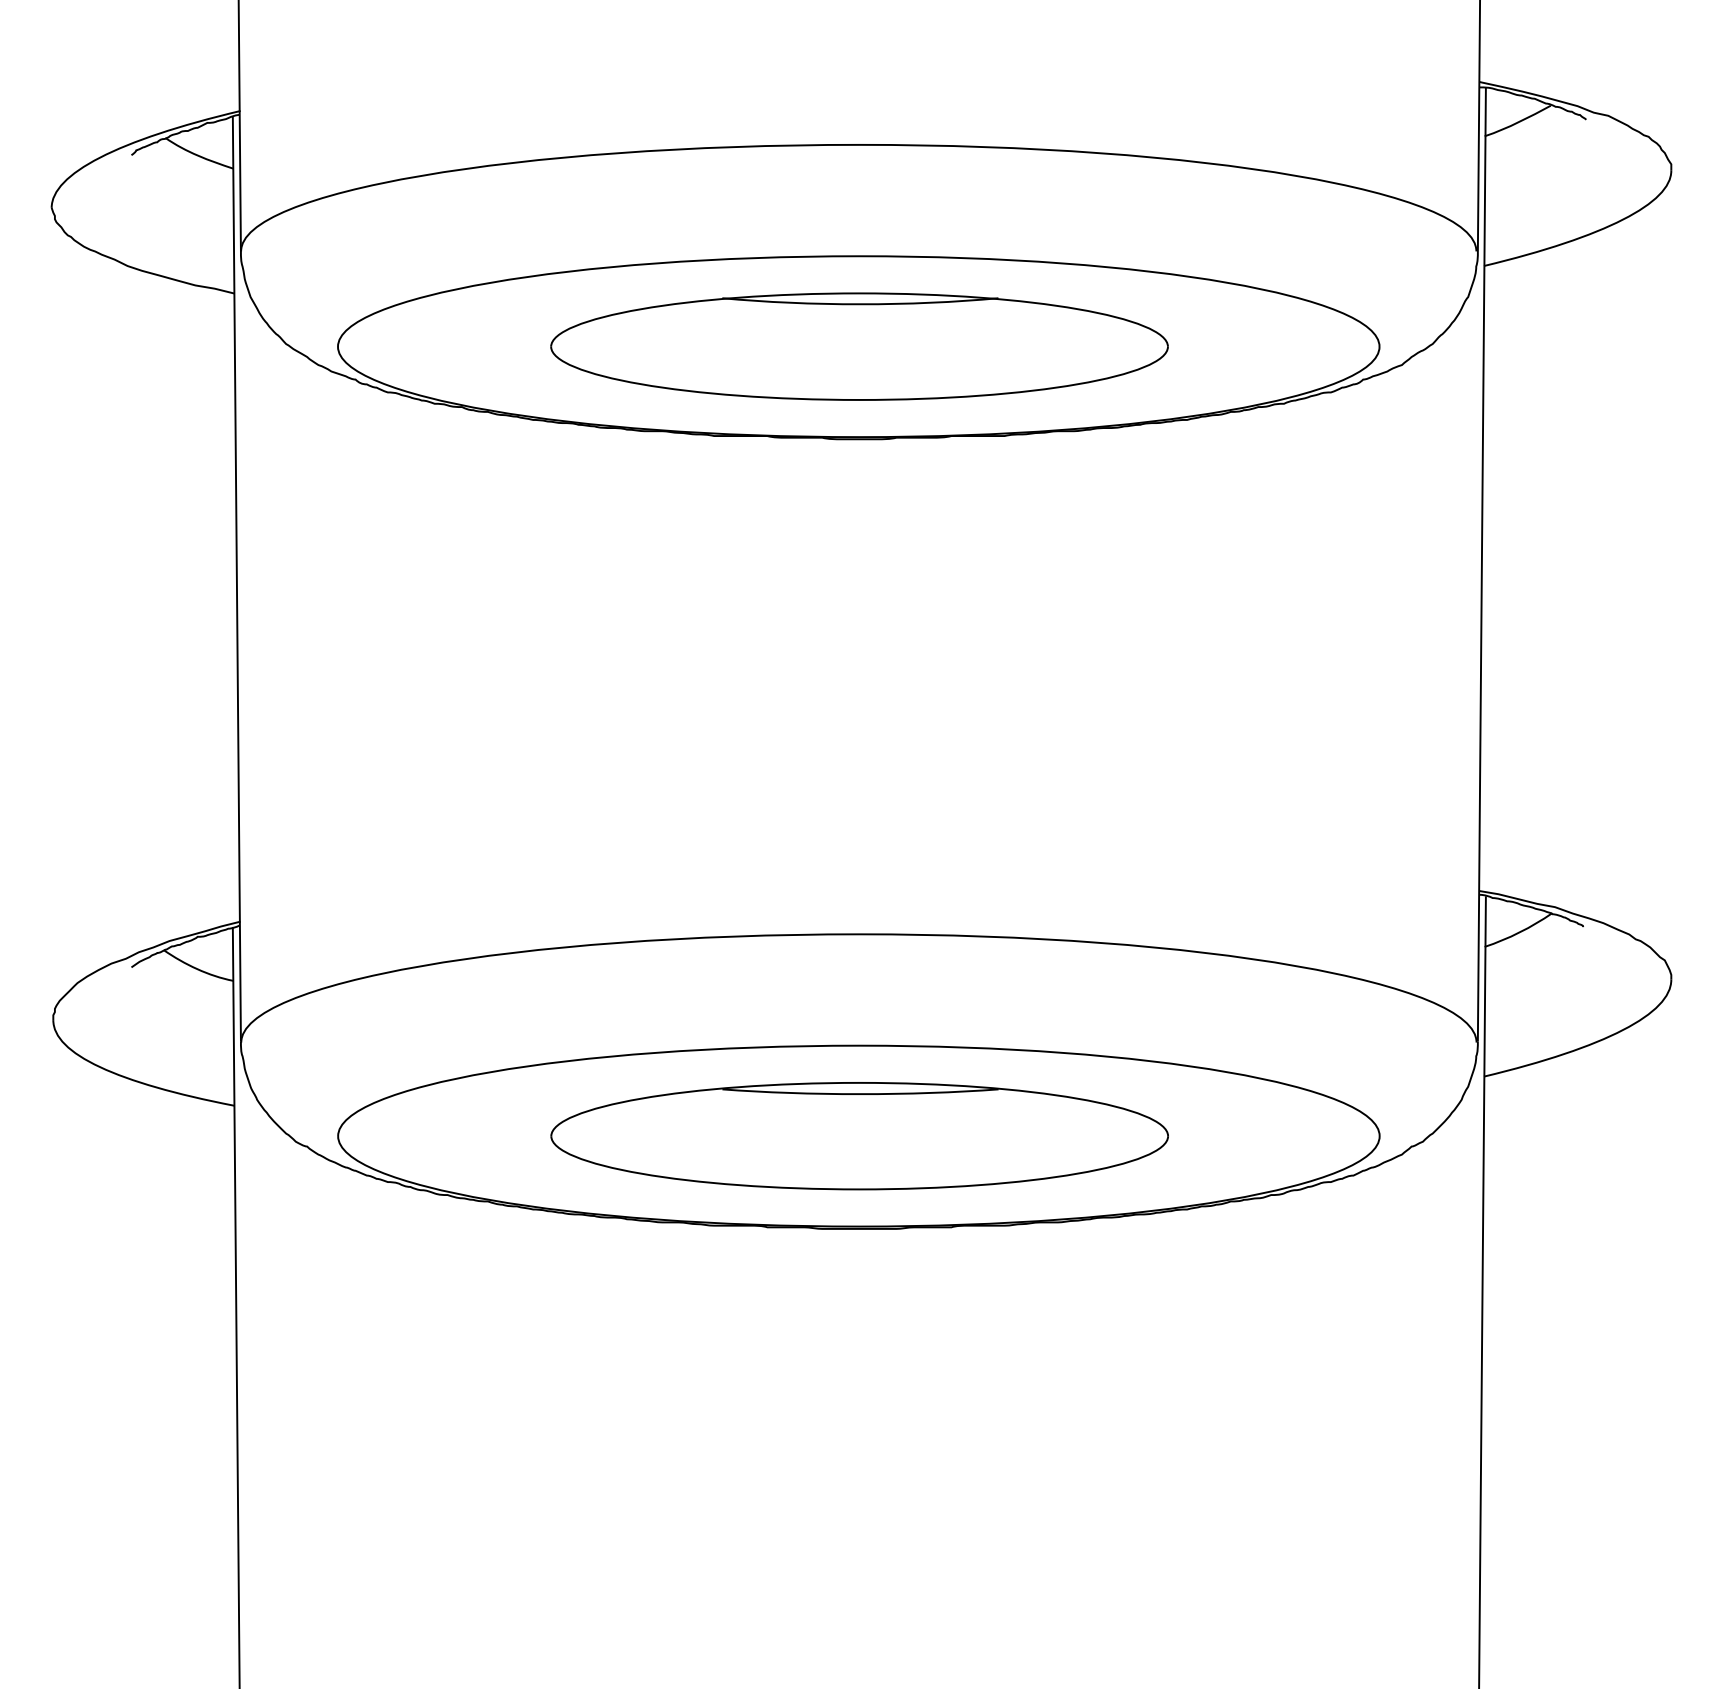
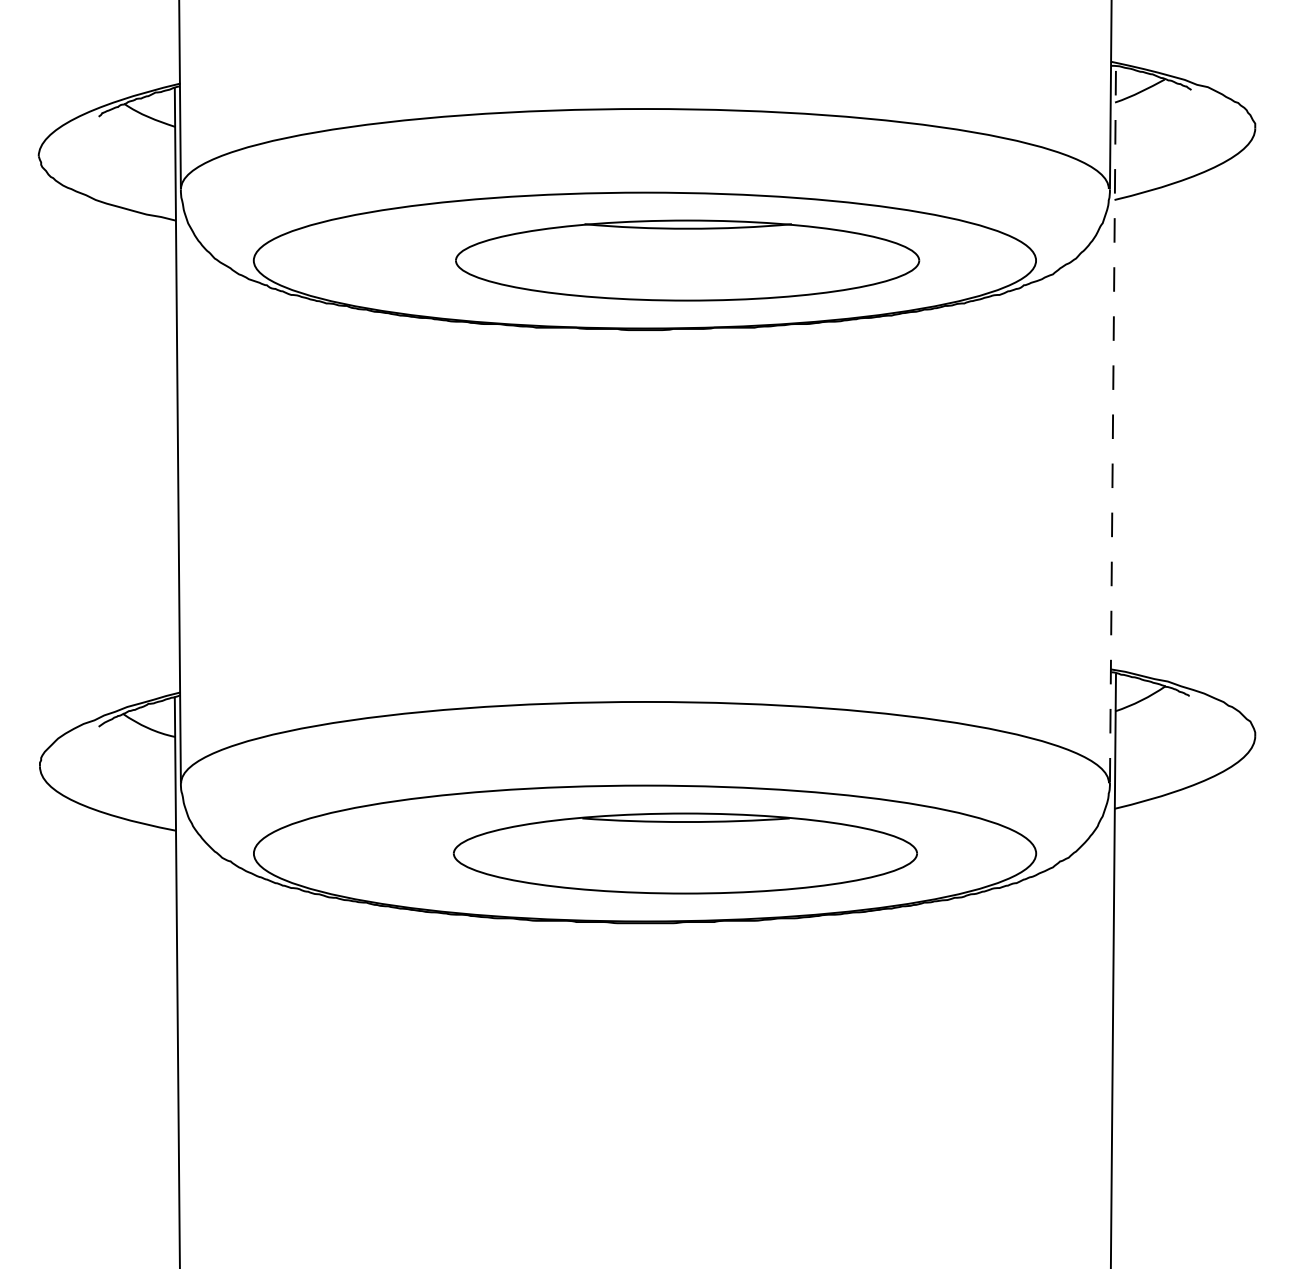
part: (859, 346) -> (687, 260), moved
line: (1481, 563) -> (1112, 423), solid -> dashed
part: (859, 1136) -> (685, 853), moved

